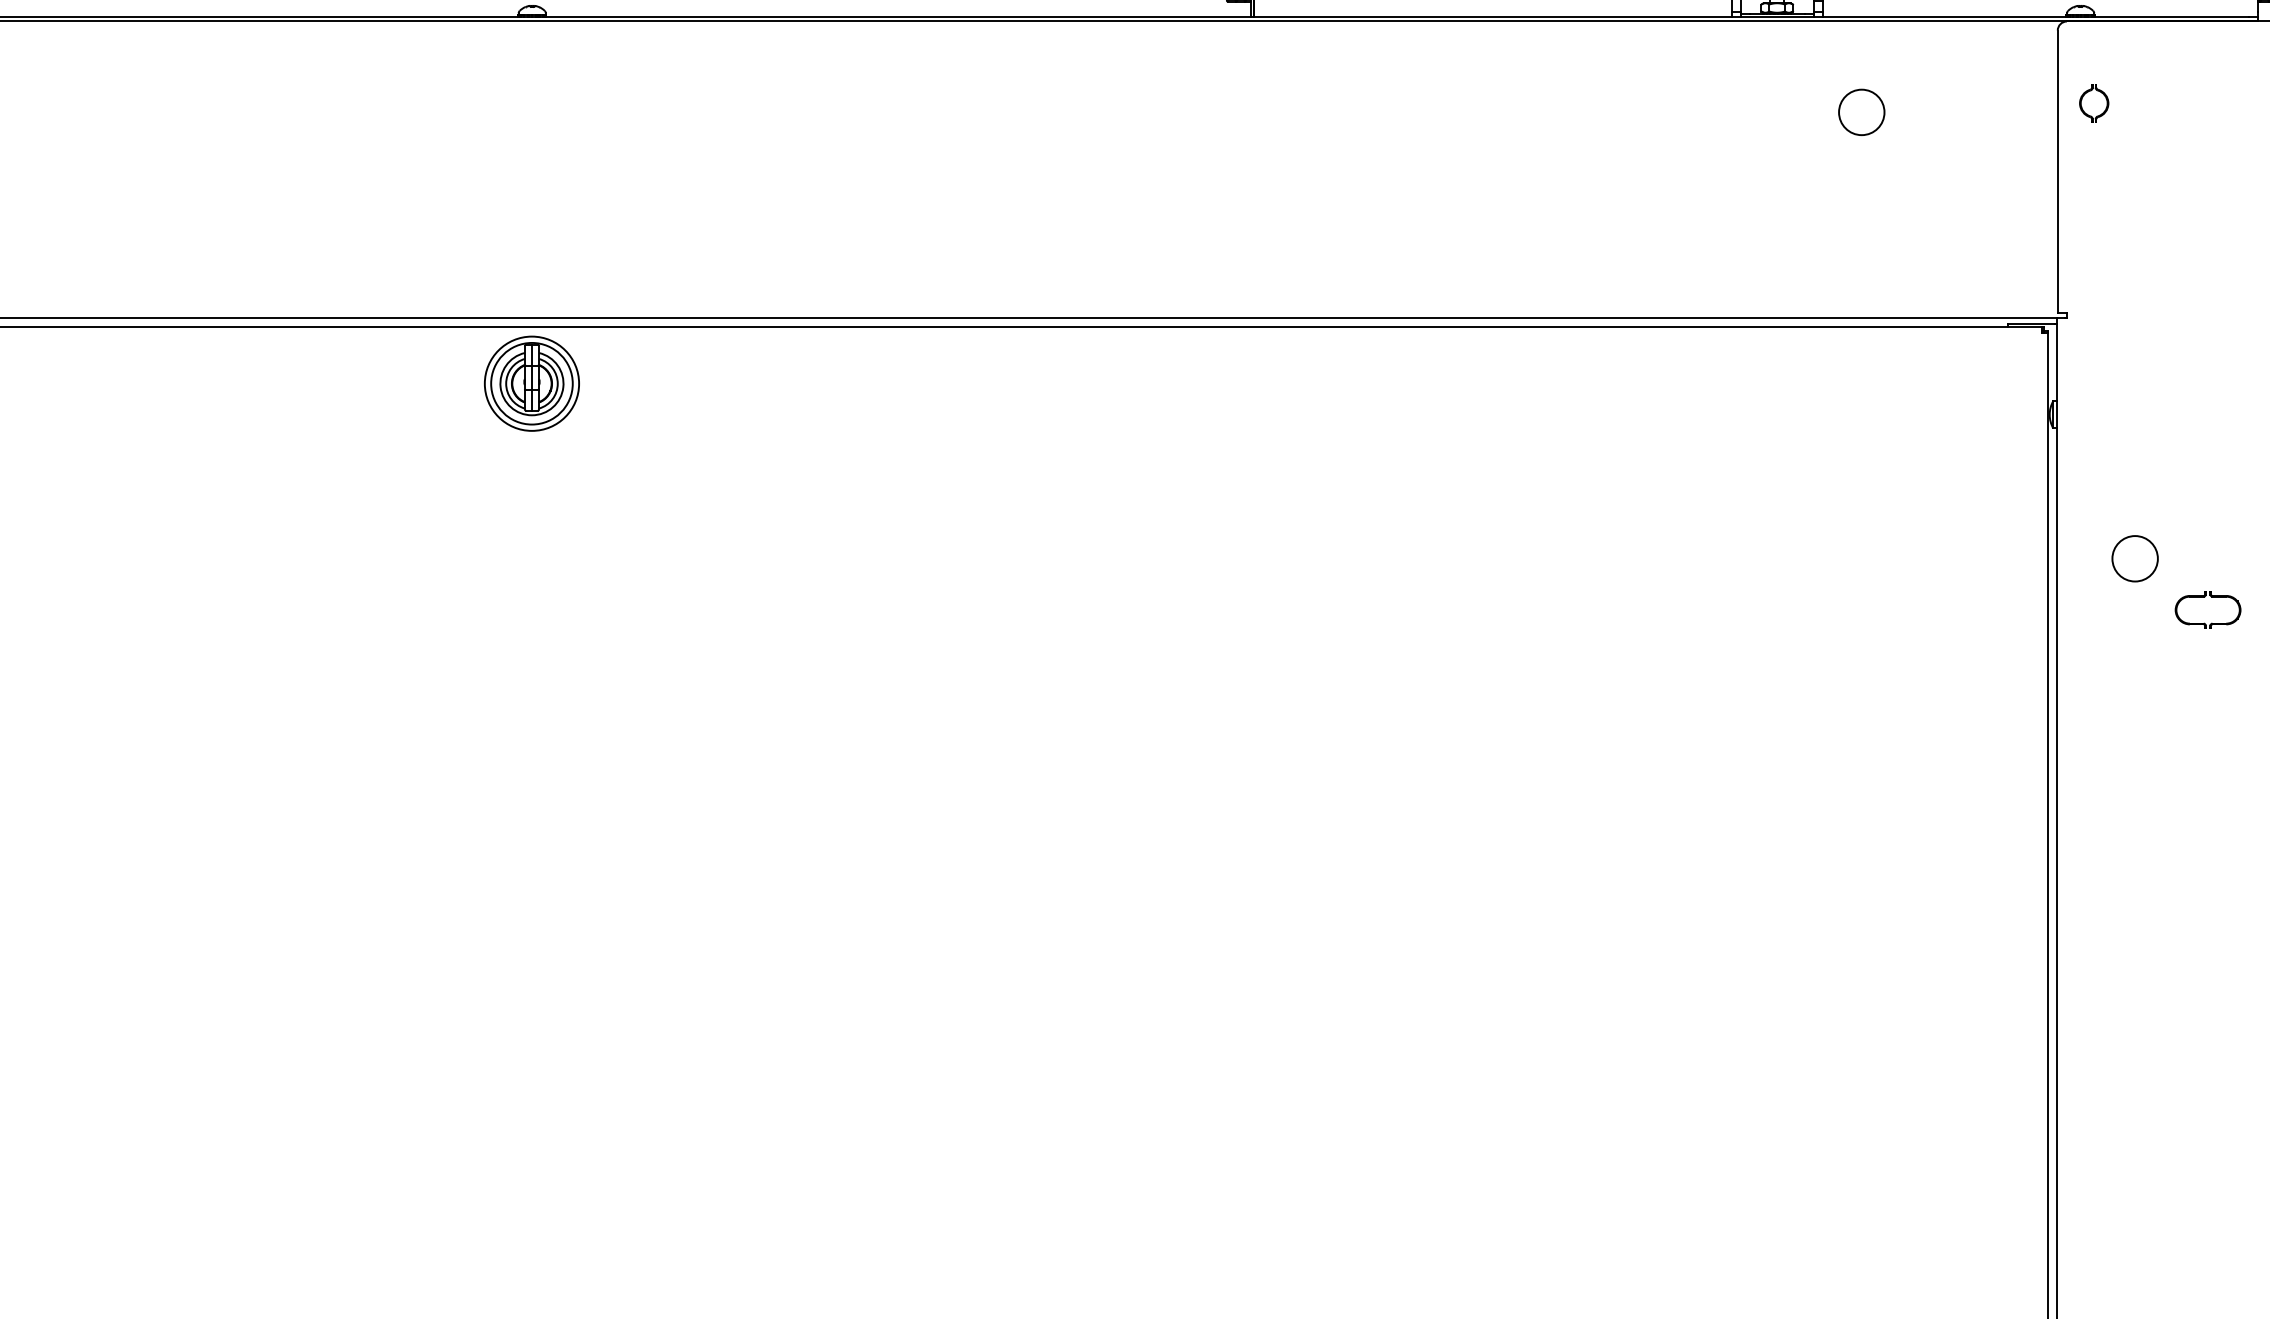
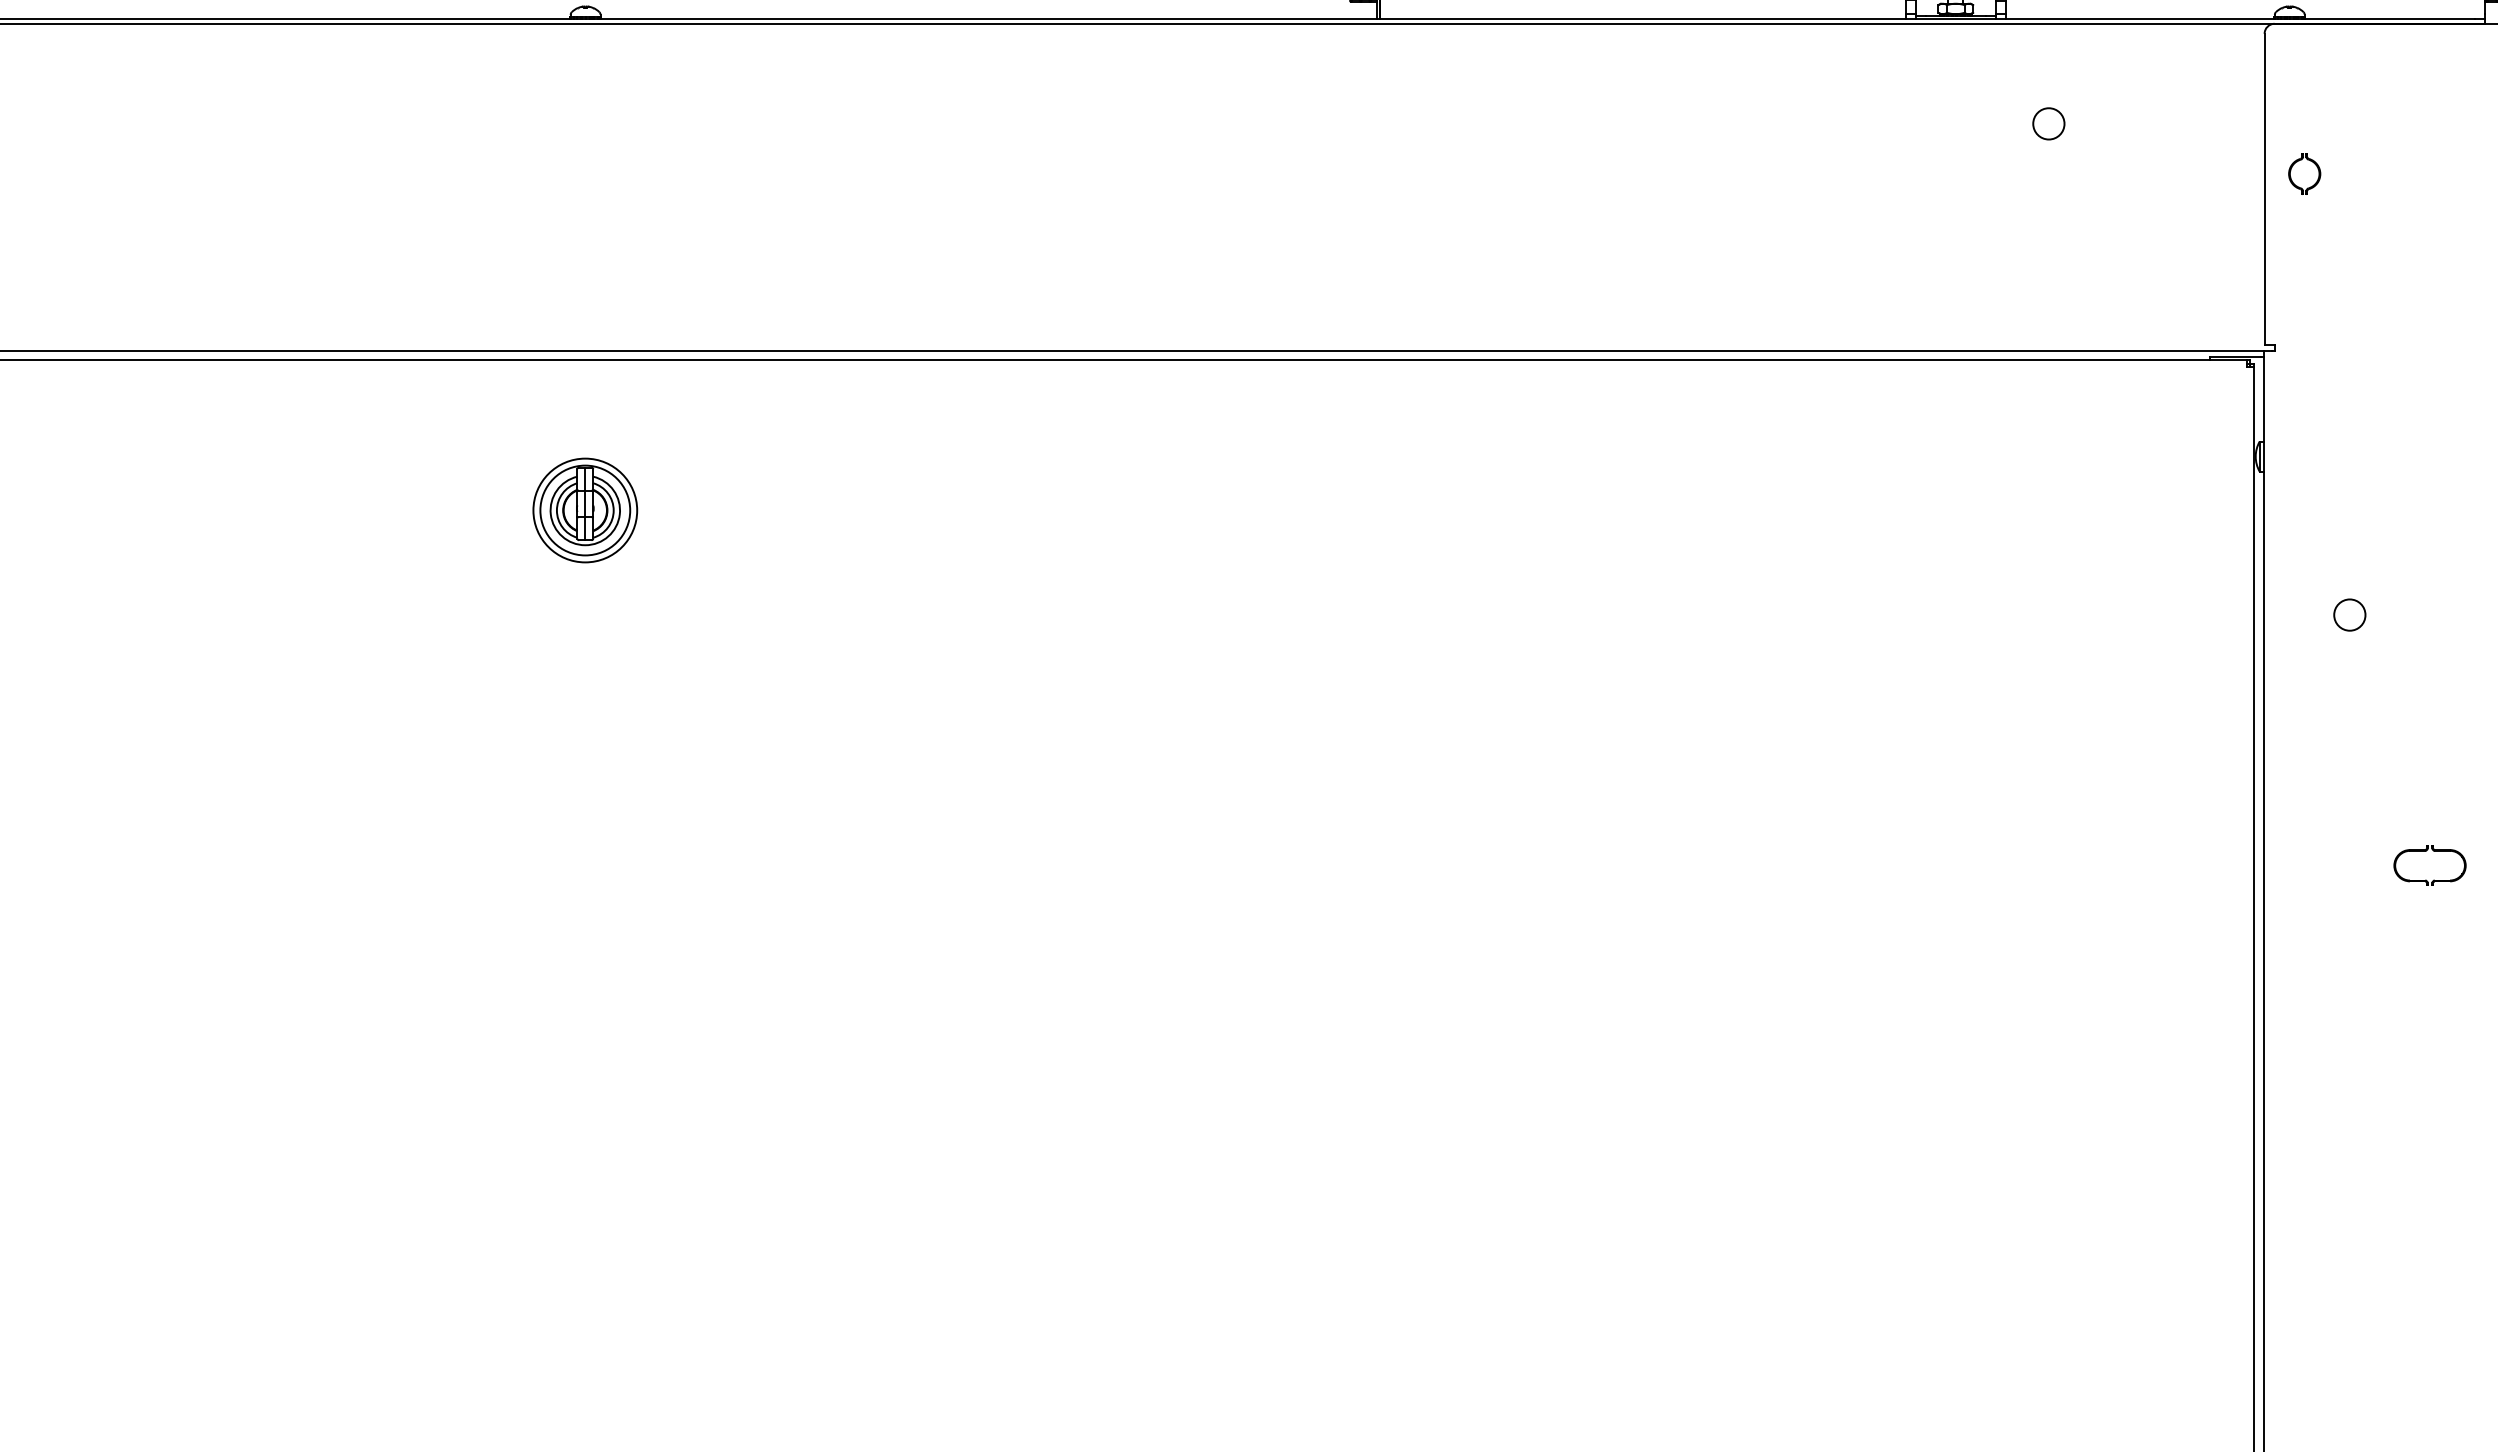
part: (2089, 92) -> (2299, 161), moved
circle: (1861, 112) -> (2048, 123), size x0.62
part: (532, 383) -> (585, 510), moved
circle: (2134, 558) -> (2349, 614), size x0.62
part: (2204, 597) -> (2426, 851), moved

